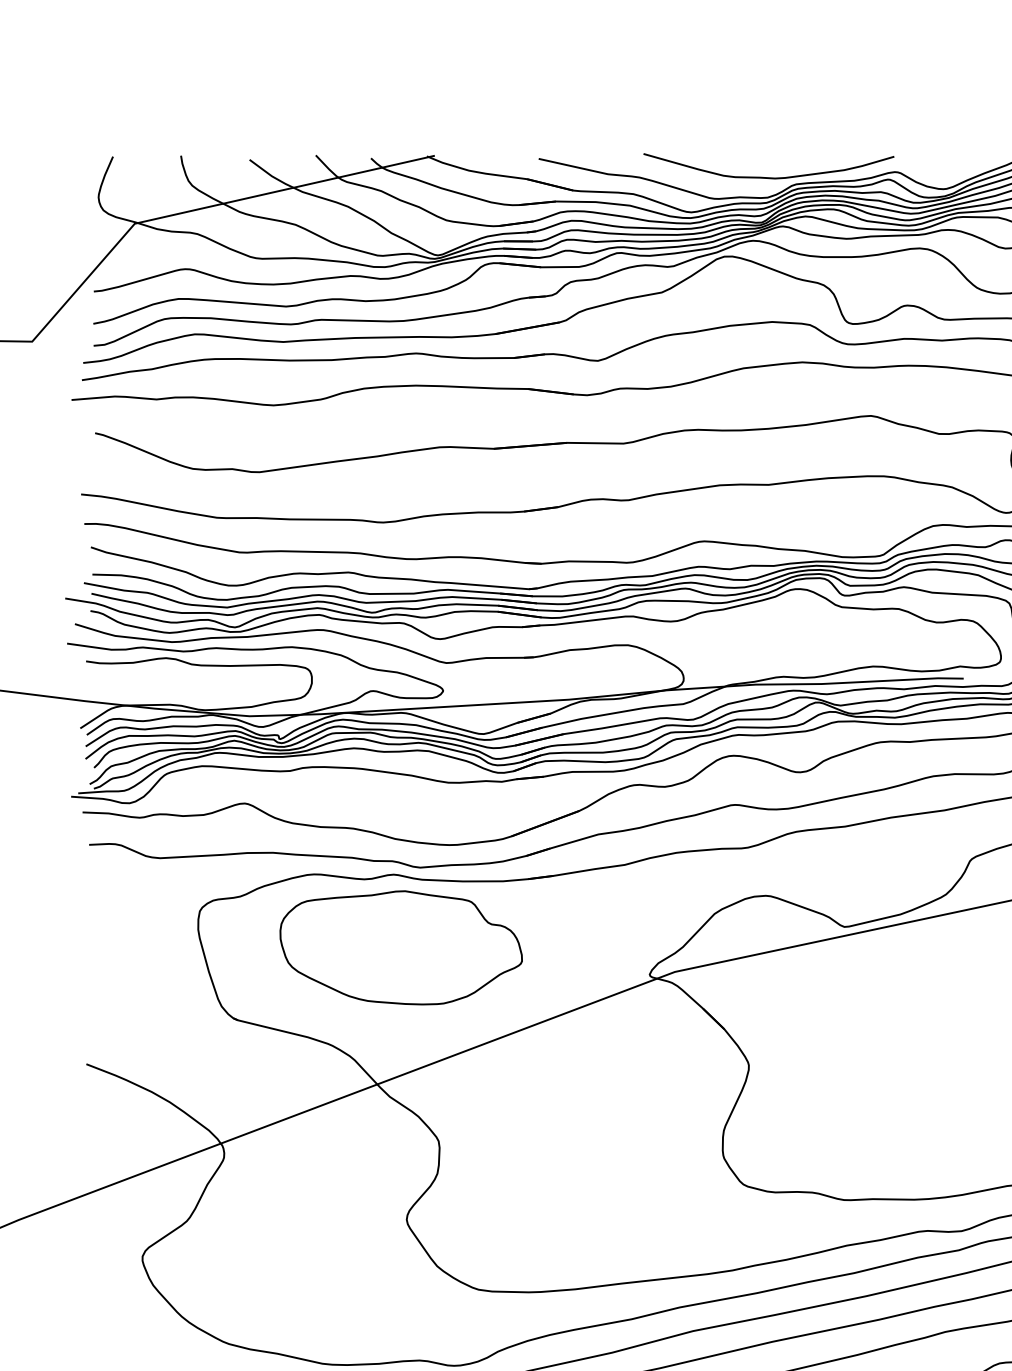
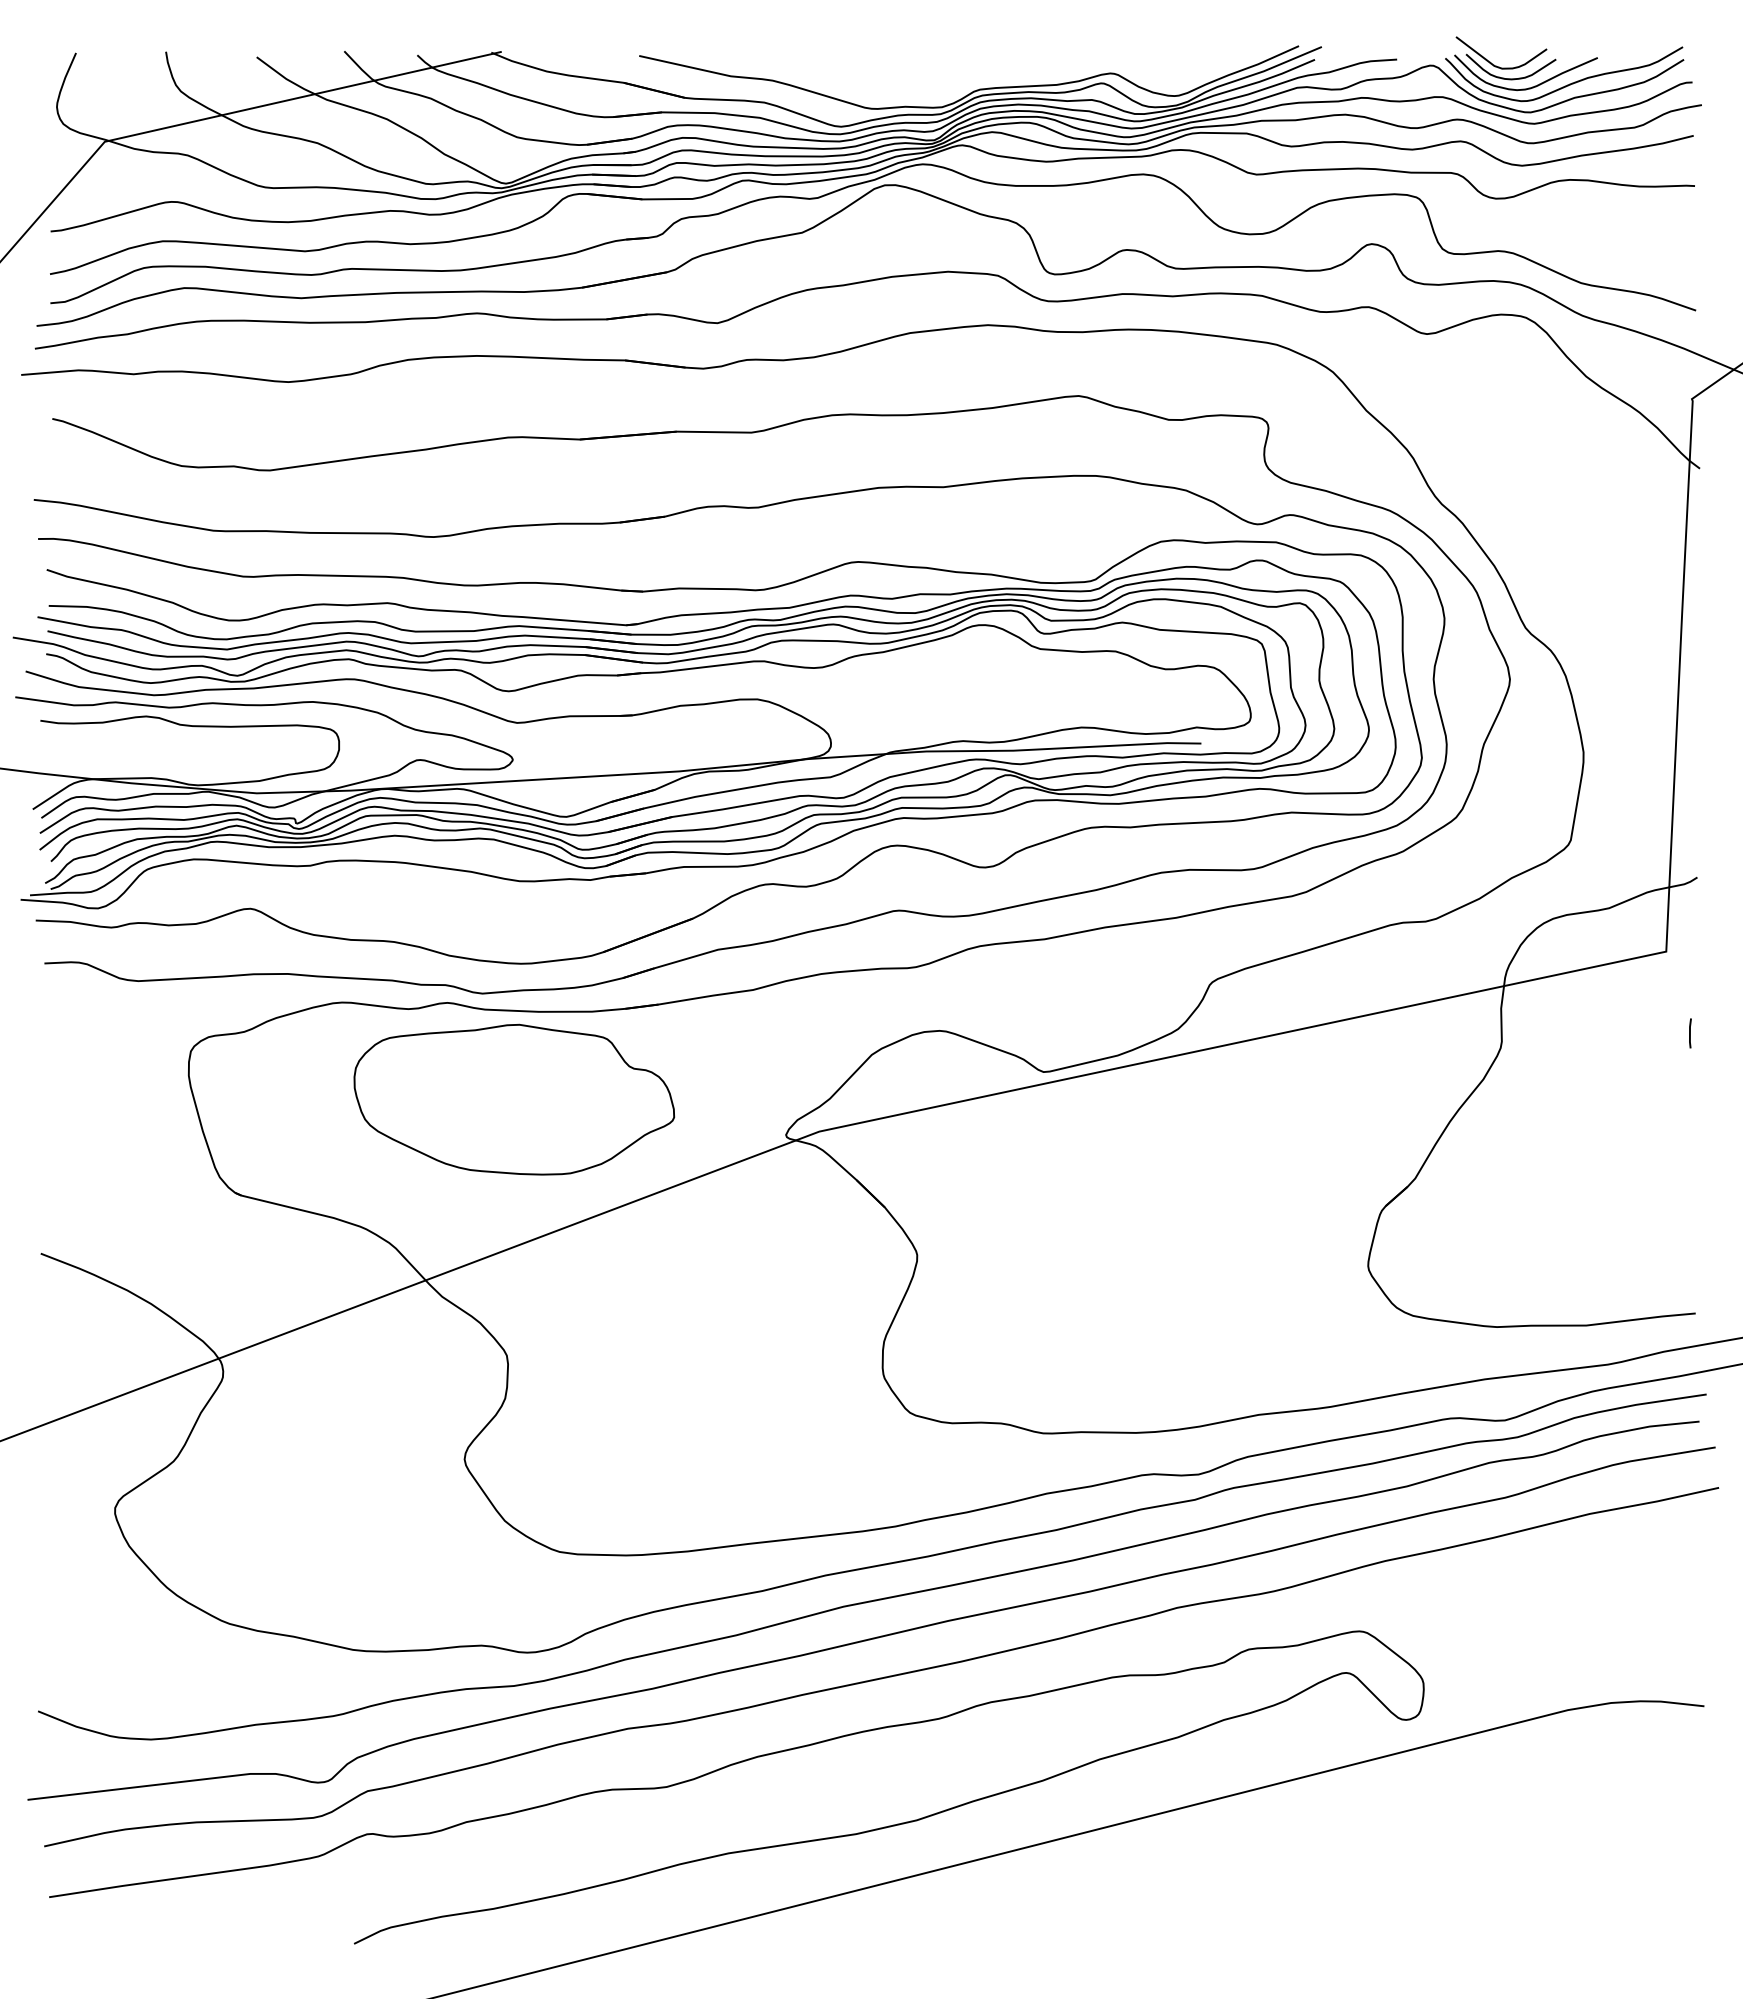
curve: (768, 177) -> (943, 80), removed
part: (401, 947) -> (514, 1099), moved

